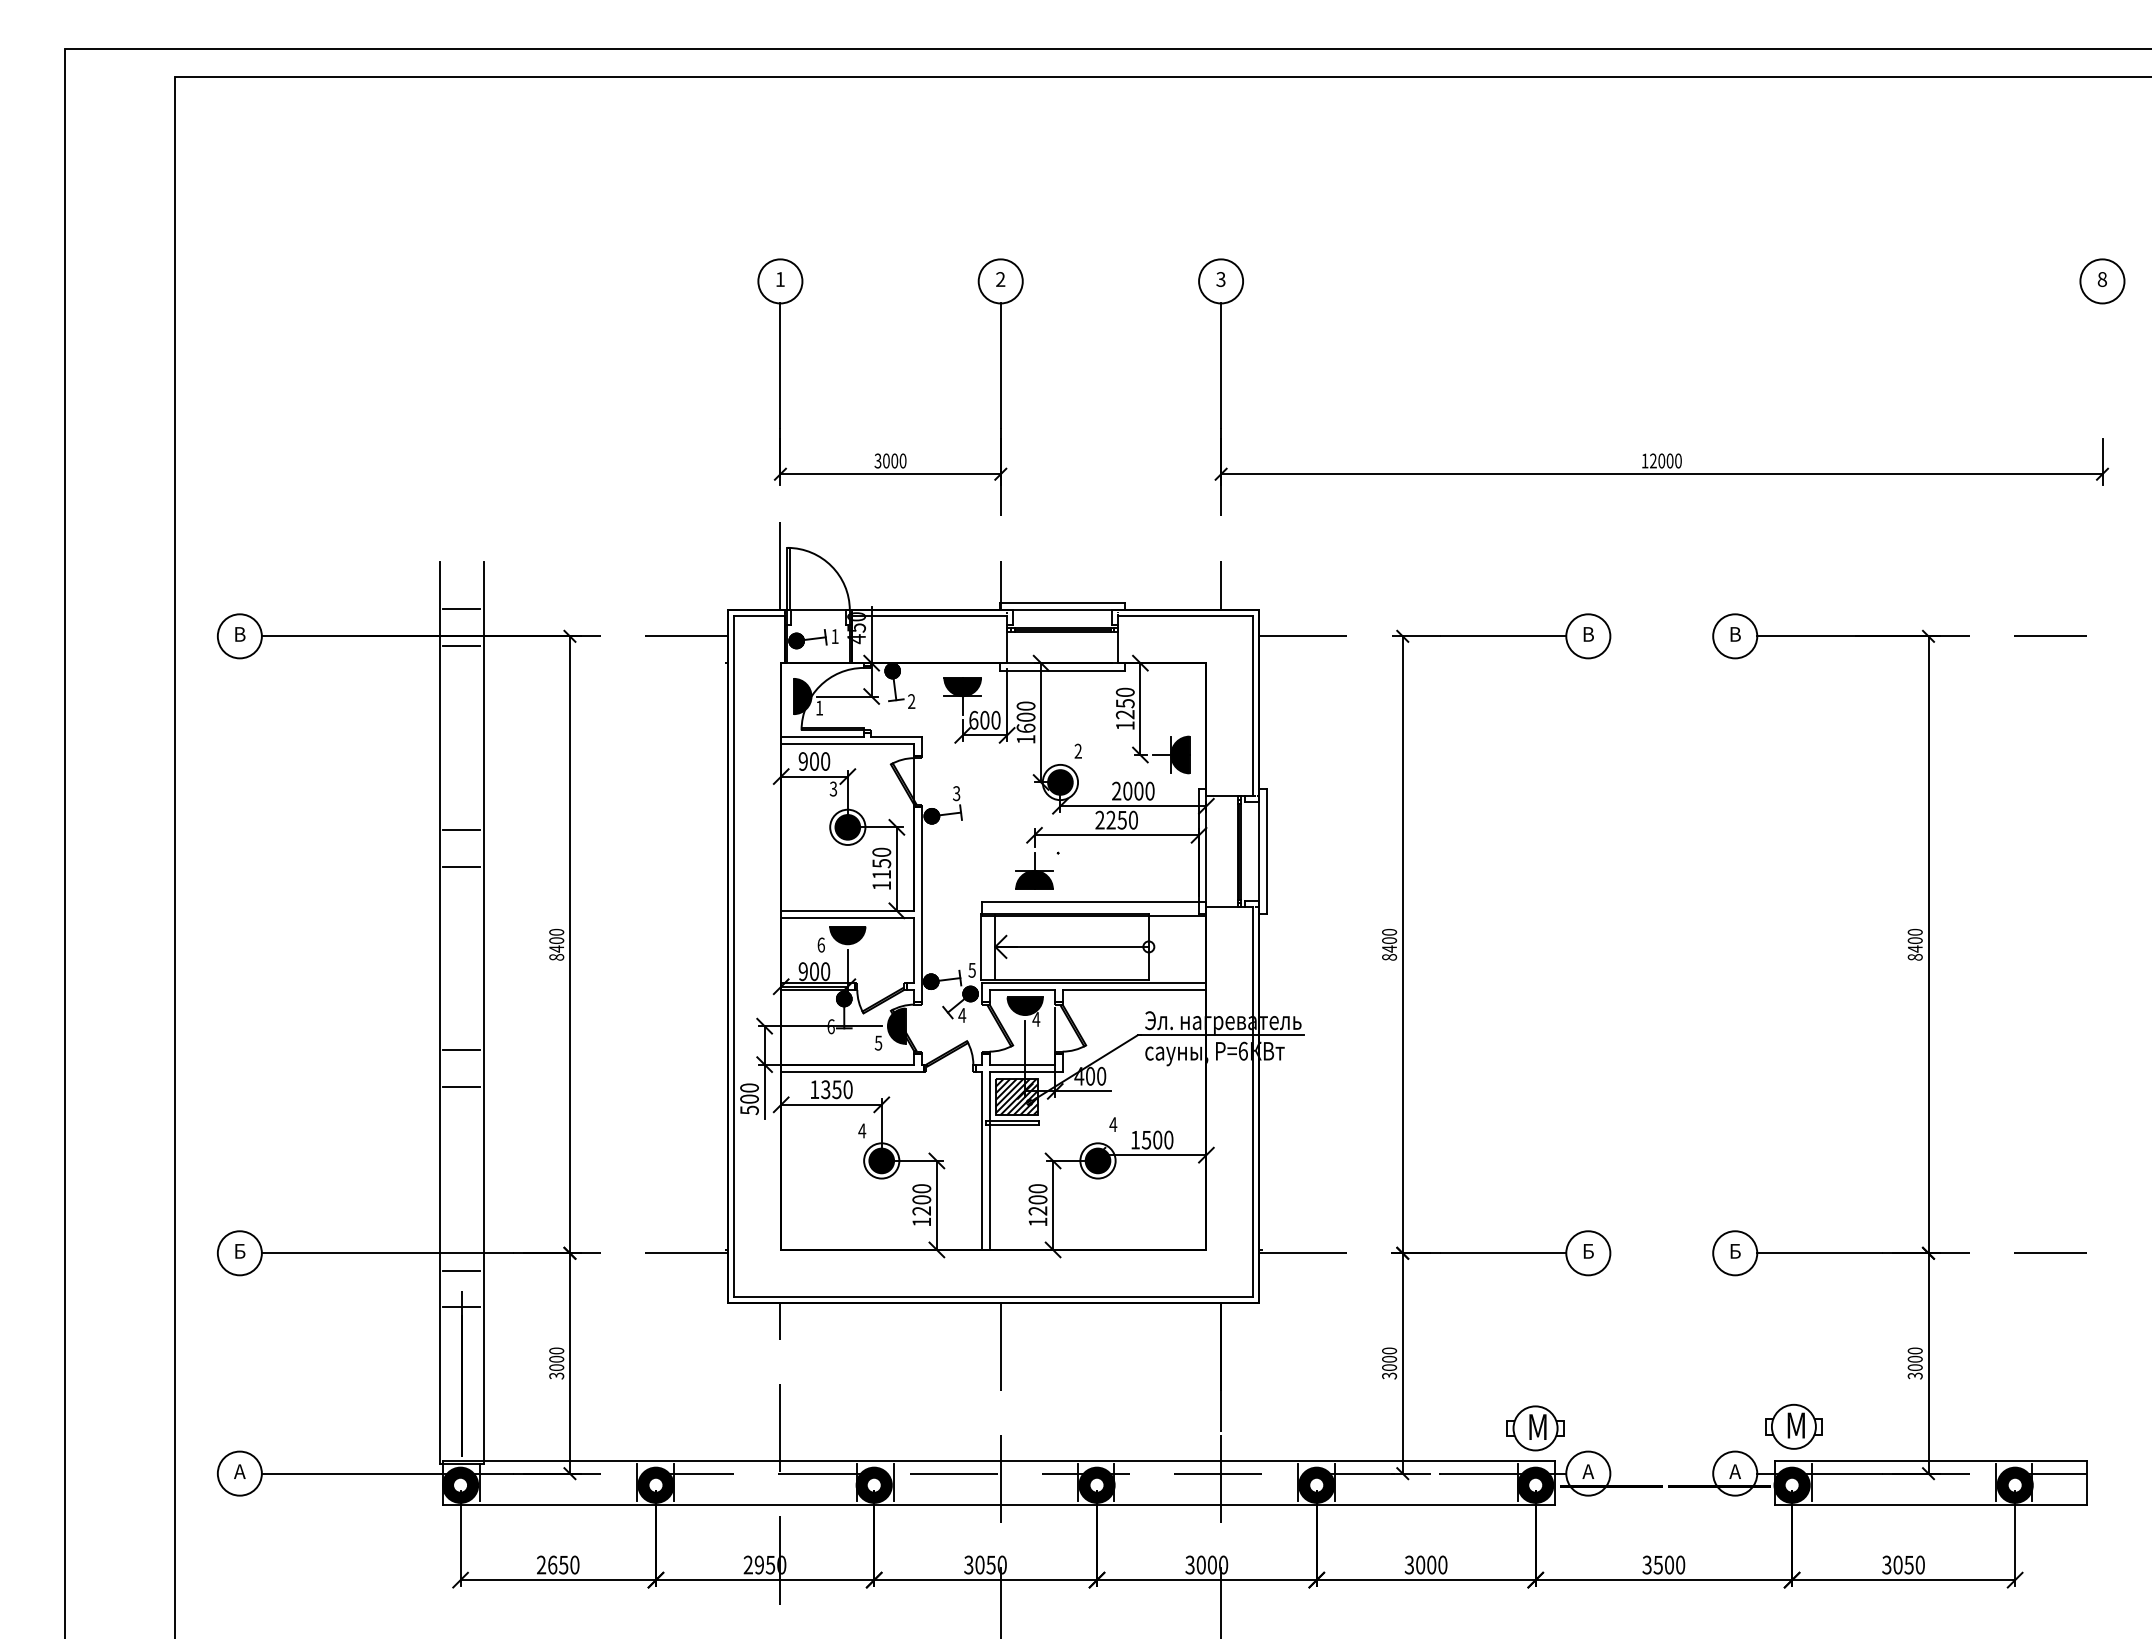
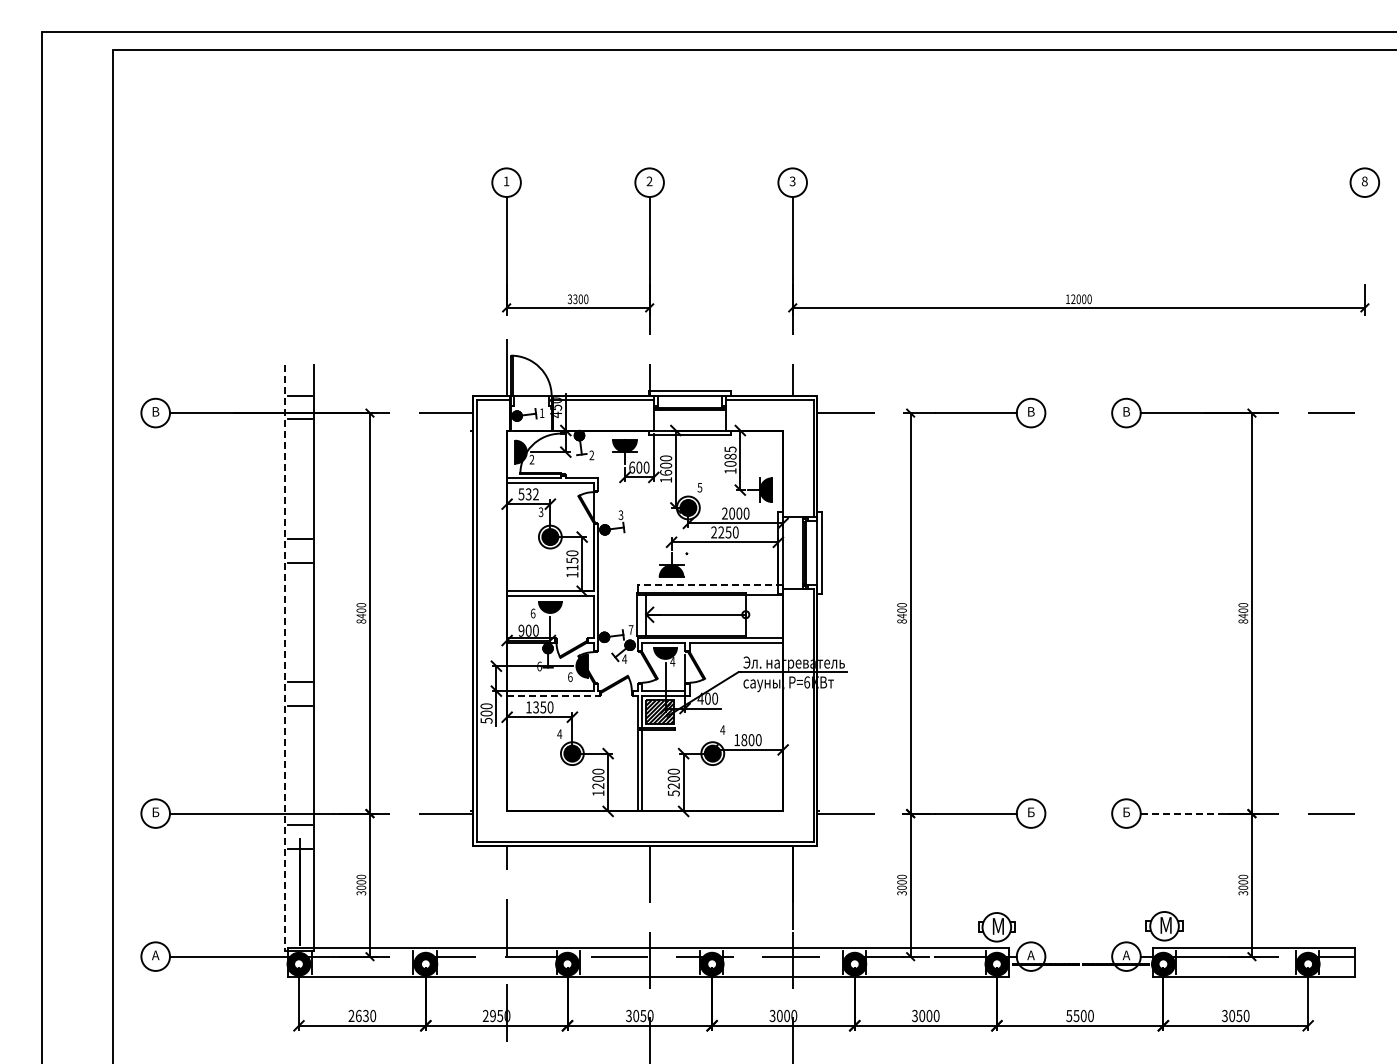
text: (886, 459) -> (575, 298), 3000 -> 3300
text: (1125, 703) -> (730, 456), 1250 -> 1085
text: (818, 707) -> (531, 459), 1 -> 2
text: (1077, 750) -> (699, 487), 2 -> 5
text: (814, 761) -> (528, 494), 900 -> 532
line: (1094, 901) -> (710, 585), solid -> dashed
text: (971, 969) -> (630, 629), 5 -> 7
line: (439, 1012) -> (285, 657), solid -> dashed
text: (878, 1042) -> (570, 676), 5 -> 6
line: (854, 1071) -> (554, 695), solid -> dashed
text: (1146, 1139) -> (744, 739), 1500 -> 1800
text: (1037, 1222) -> (673, 793), 1200 -> 5200
line: (1820, 1253) -> (1181, 813), solid -> dashed
text: (1647, 1562) -> (1069, 1014), 3500 -> 5500
text: (563, 1564) -> (365, 1015), 2650 -> 2630

